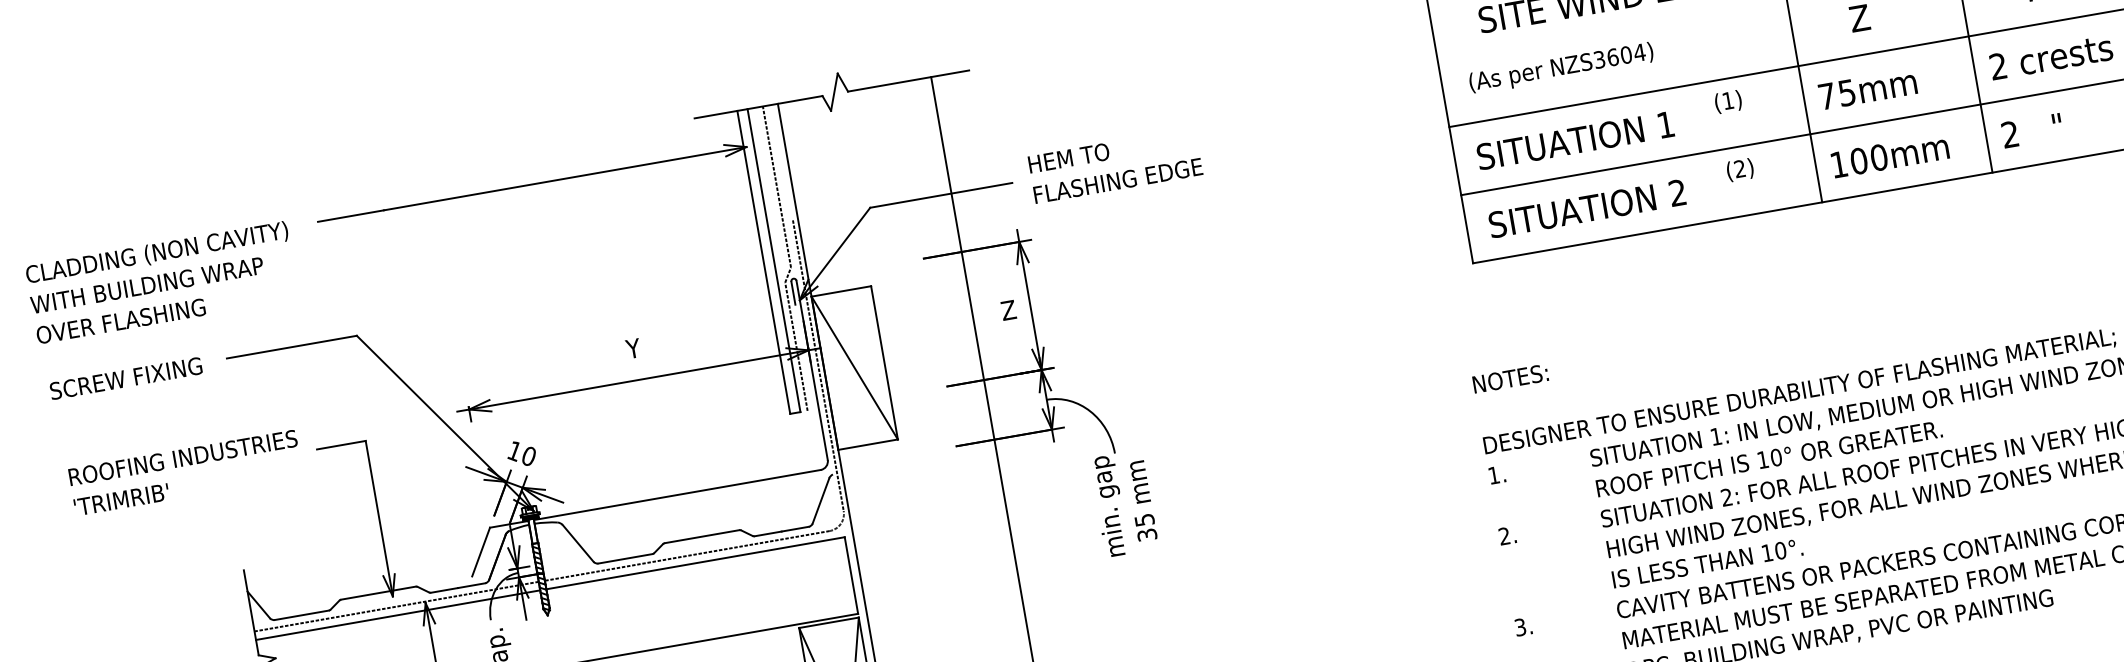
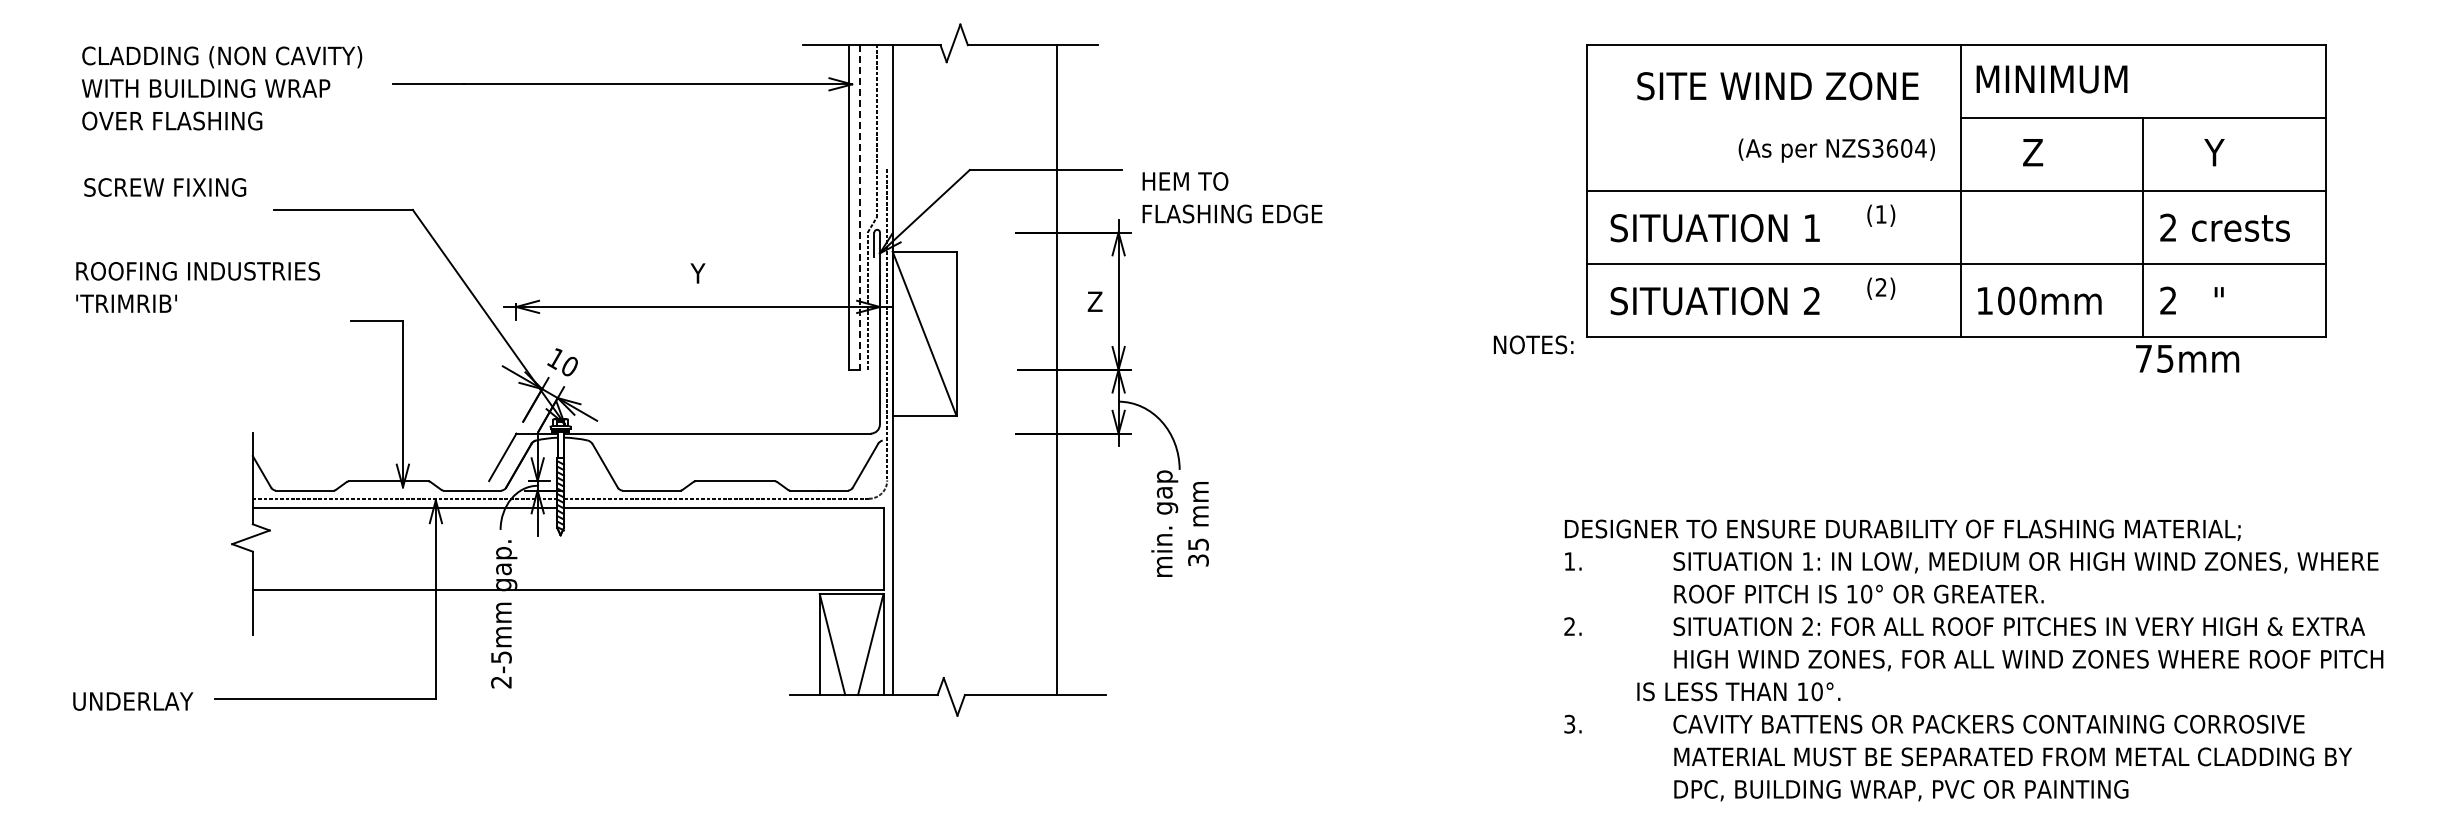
text: (1561, 68) -> (1836, 150), moved
text: (1867, 89) -> (2187, 358), moved
text: (1115, 165) -> (1232, 197), moved
line: (774, 260) -> (860, 207), solid -> dashed
text: (161, 282) -> (221, 88), moved
text: (126, 378) -> (165, 187), moved
text: (1510, 378) -> (1533, 344), moved
text: (185, 473) -> (197, 287), moved
text: (1707, 563) -> (1738, 691), moved

